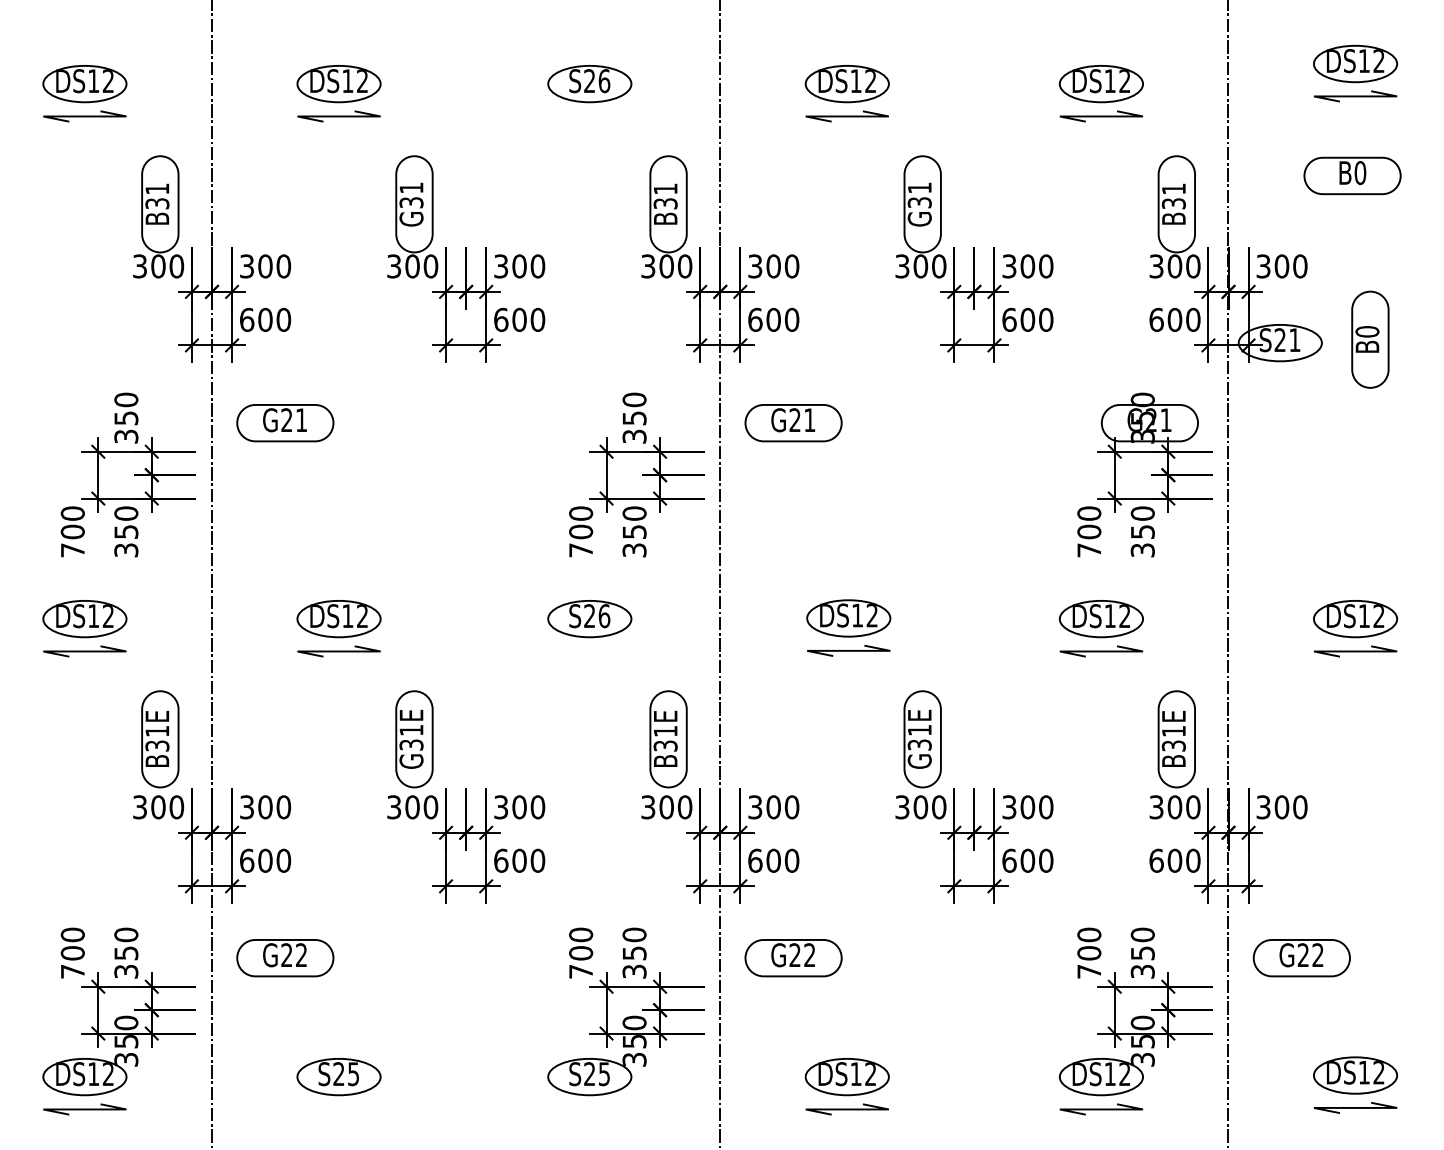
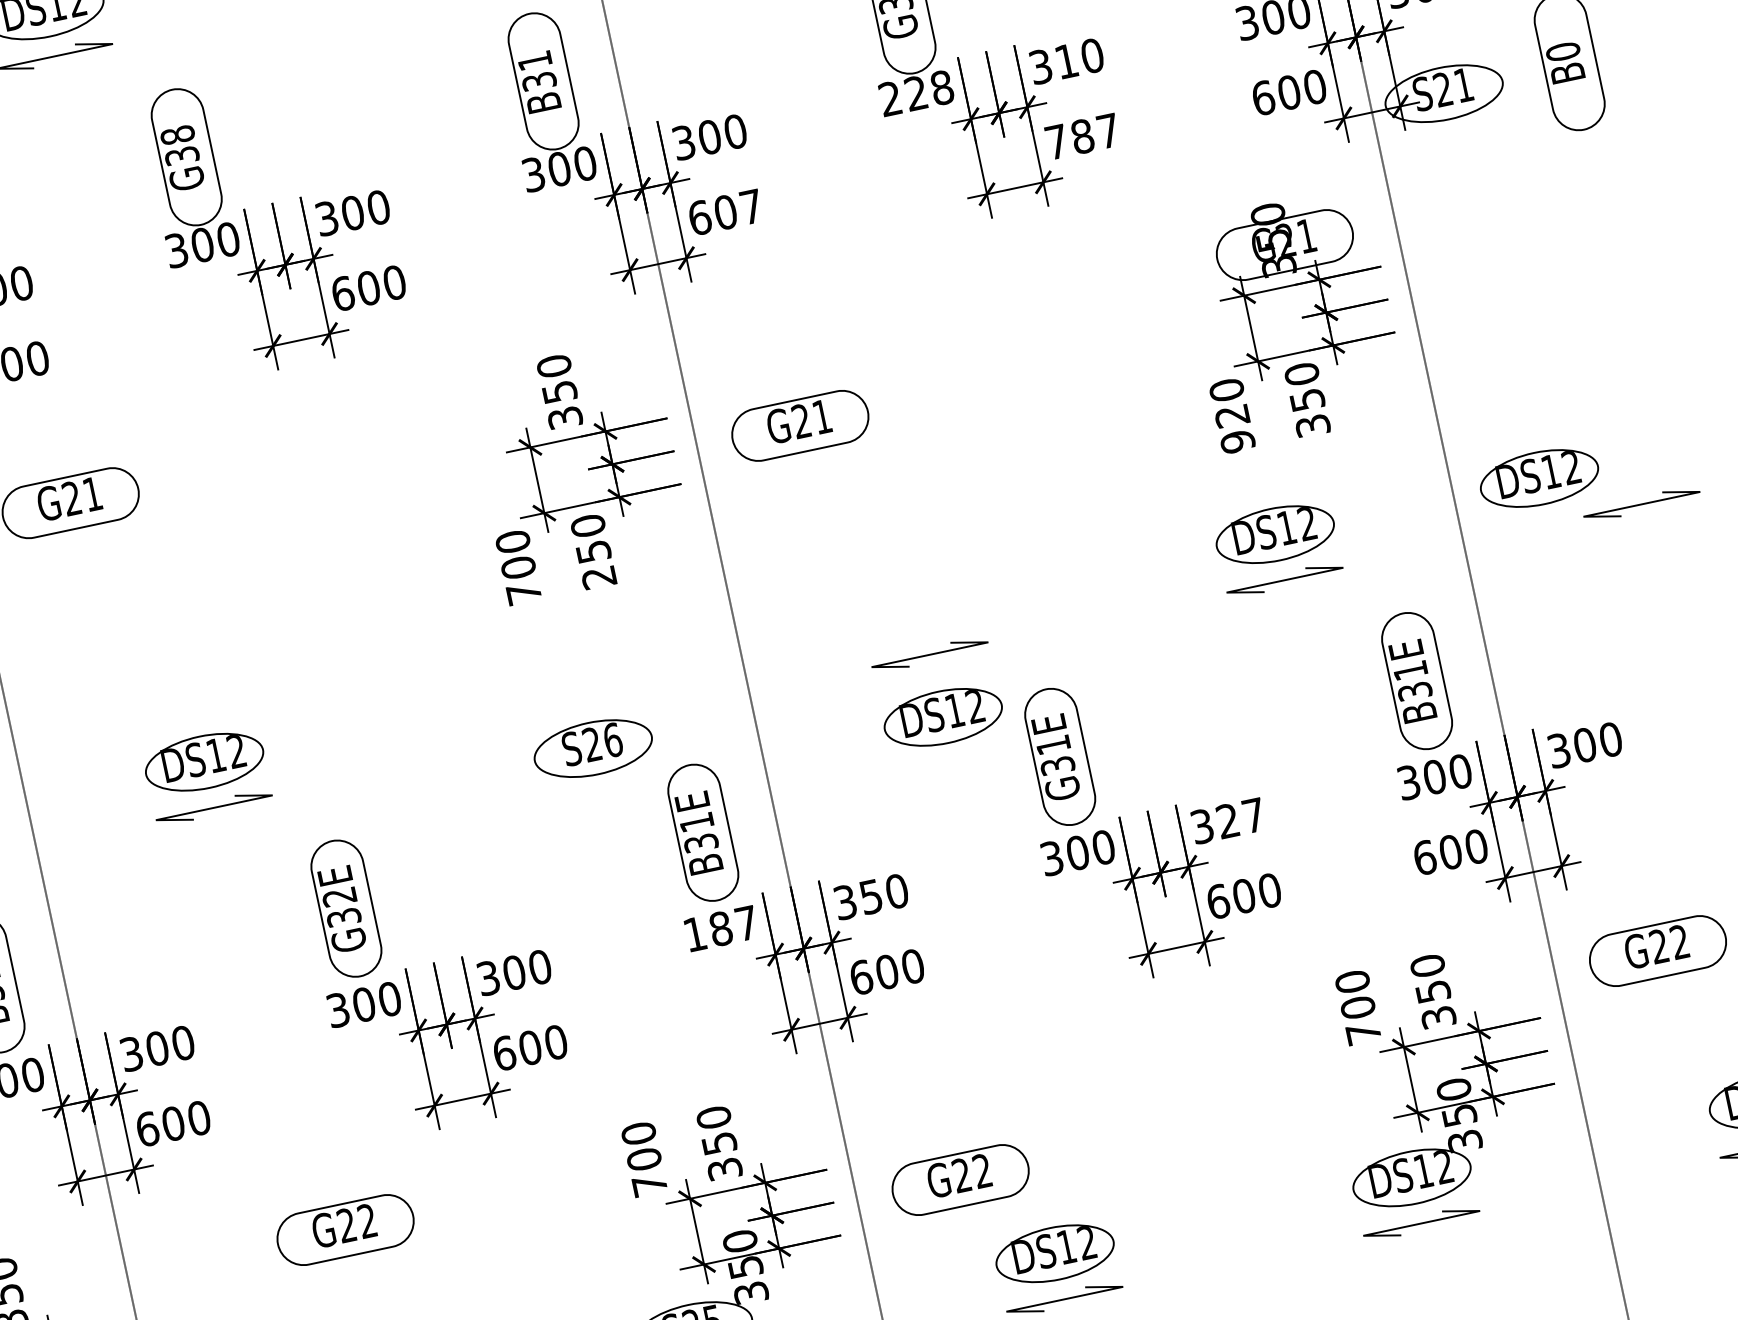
text: (411, 187) -> (177, 134), G31 -> G38
text: (920, 266) -> (915, 93), 300 -> 228
text: (1027, 266) -> (1066, 61), 300 -> 310
text: (791, 319) -> (750, 206), 600 -> 607
text: (1027, 319) -> (1082, 136), 600 -> 787
part: (793, 423) -> (800, 426), moved
text: (1089, 540) -> (1235, 427), 700 -> 920
text: (634, 550) -> (599, 577), 350 -> 250
part: (848, 618) -> (942, 717), moved
part: (589, 619) -> (592, 749), moved
part: (1355, 619) -> (1539, 479), moved
text: (411, 730) -> (339, 897), G31E -> G32E
text: (666, 807) -> (720, 929), 300 -> 187
text: (773, 807) -> (871, 897), 300 -> 350
text: (1036, 807) -> (1240, 818), 300 -> 327
part: (285, 958) -> (345, 1230), moved
part: (793, 958) -> (960, 1180), moved

